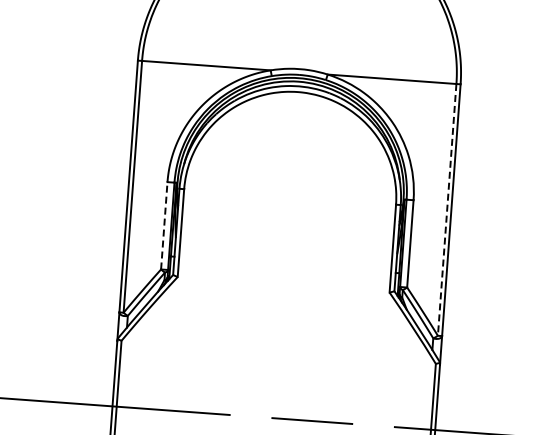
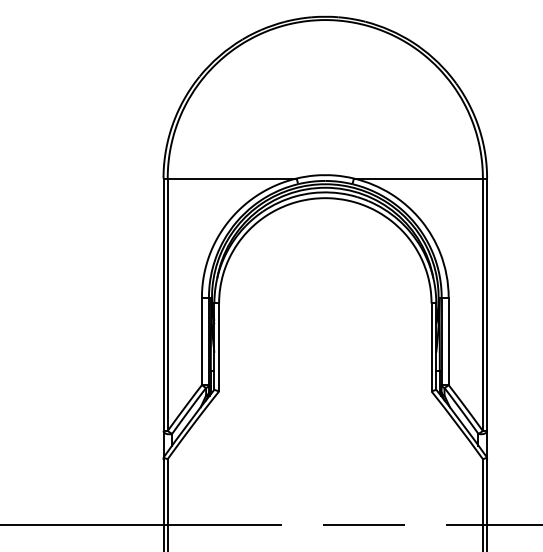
line: (446, 210) -> (482, 305), dashed -> solid
line: (163, 225) -> (201, 341), dashed -> solid

